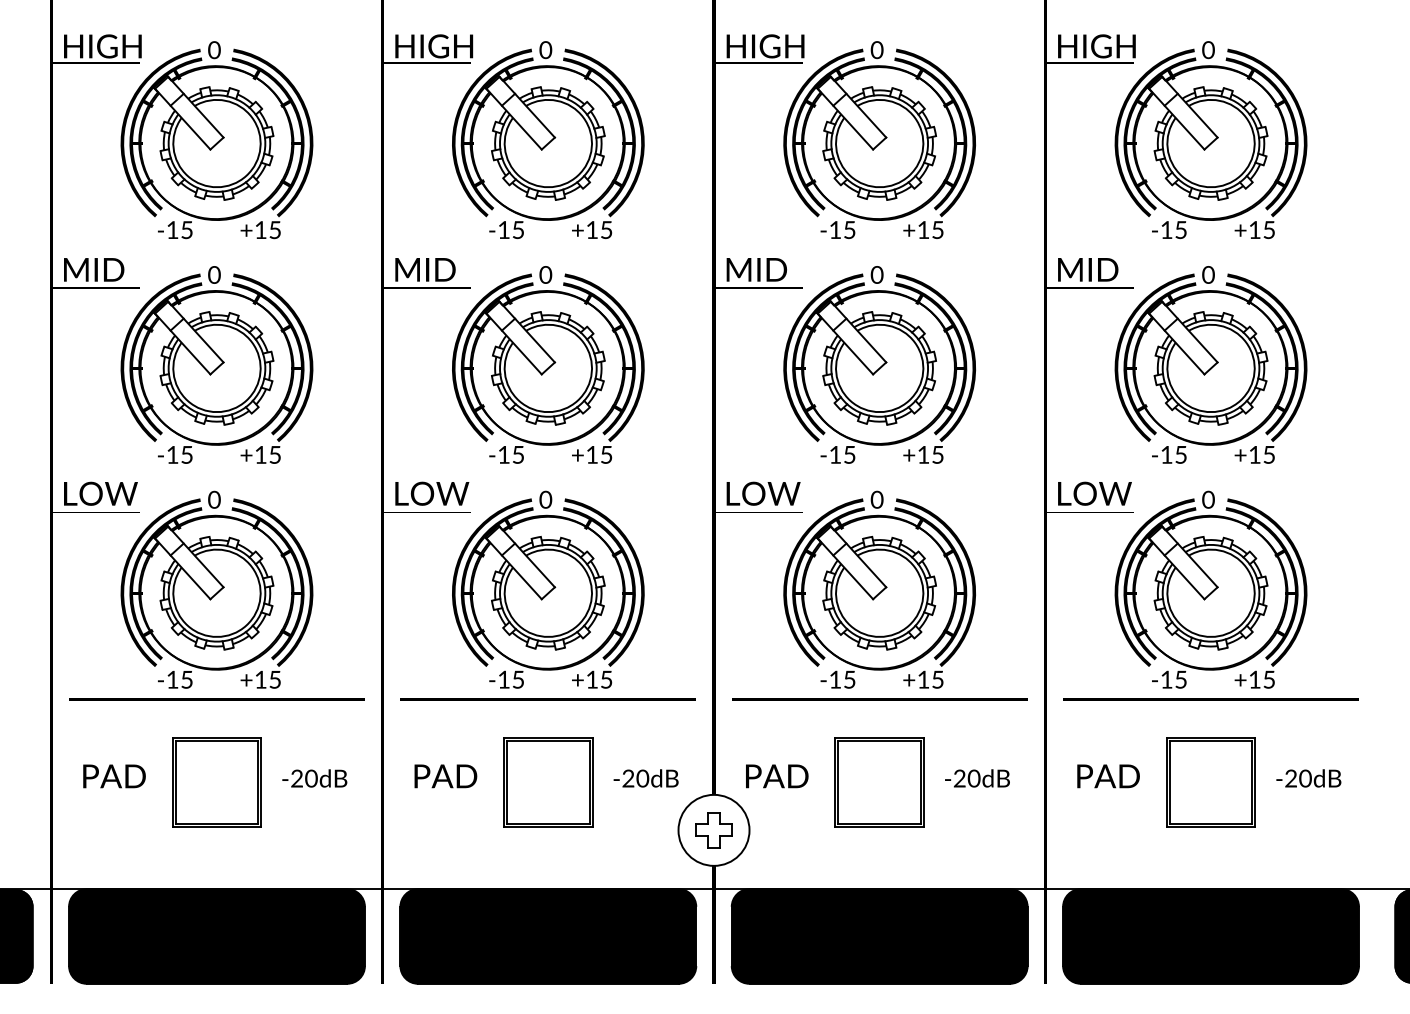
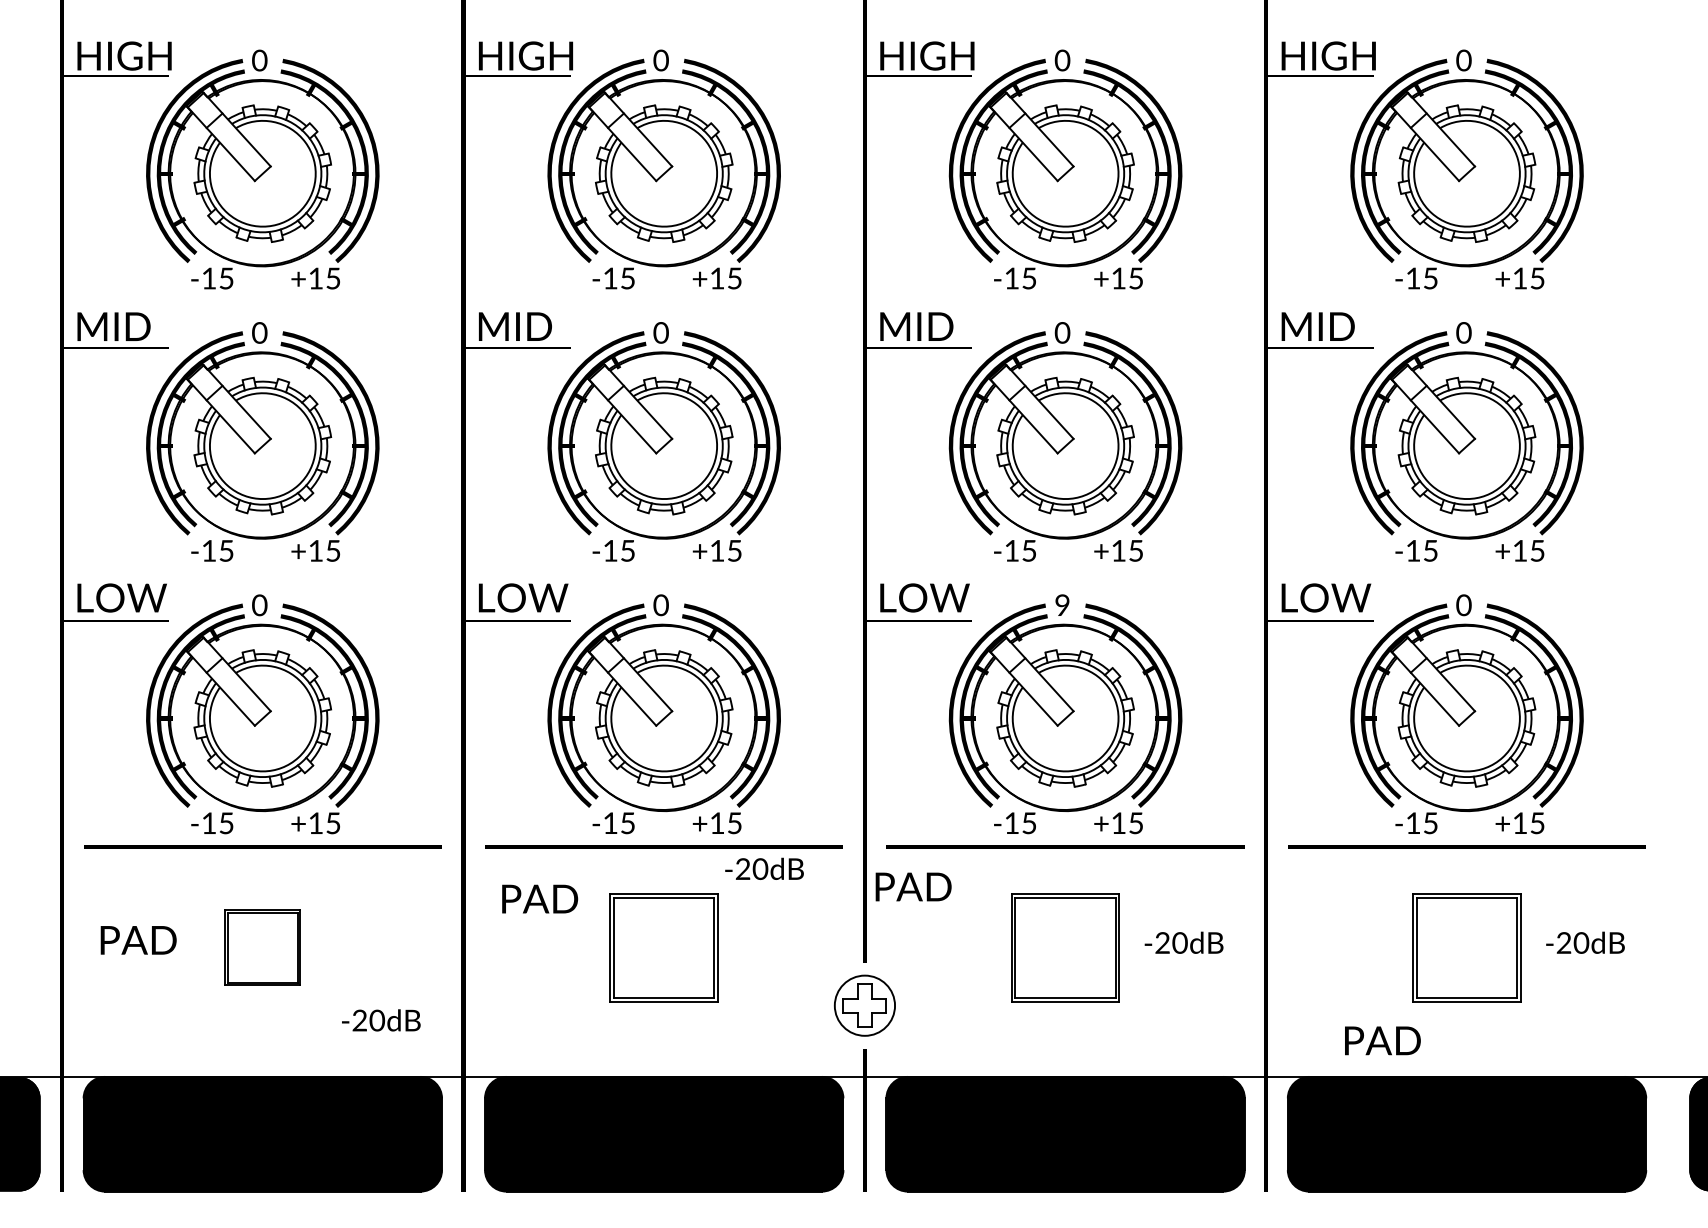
text: (876, 500) -> (1061, 606), 0 -> 9
text: (445, 776) -> (539, 899), moved
text: (777, 776) -> (913, 887), moved
text: (1108, 776) -> (1382, 1041), moved
text: (314, 778) -> (380, 1020), moved
text: (645, 778) -> (763, 868), moved
part: (216, 782) -> (262, 947), size x0.7
circle: (713, 829) -> (864, 1004), size x0.7

